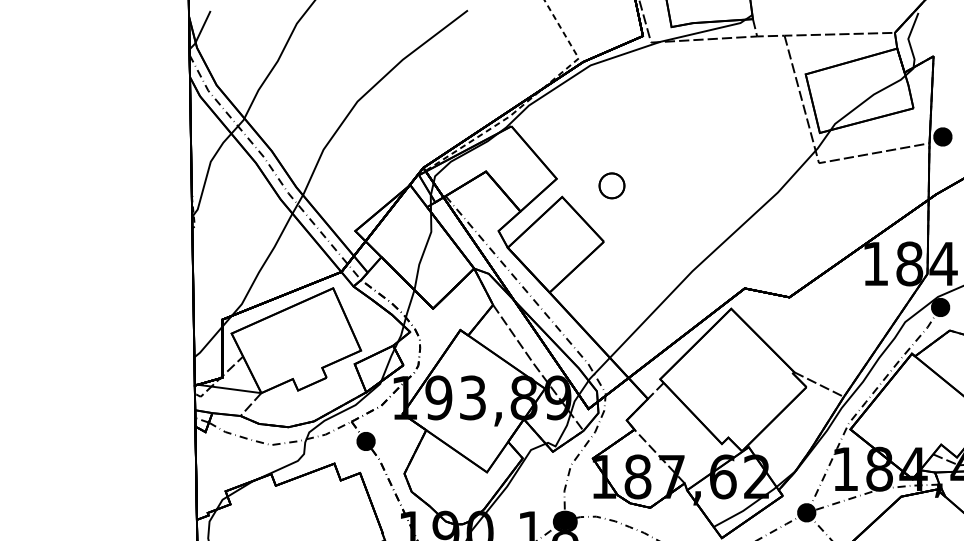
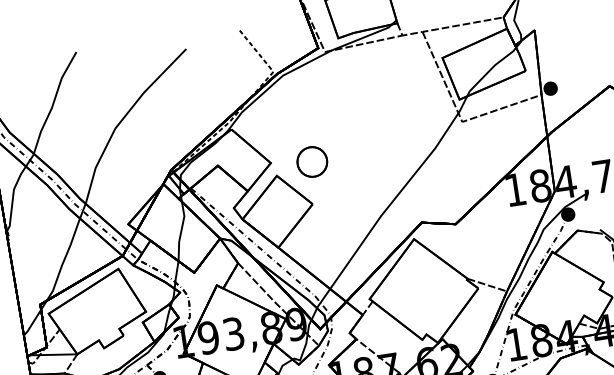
part: (611, 185) -> (311, 161), size x1.6

